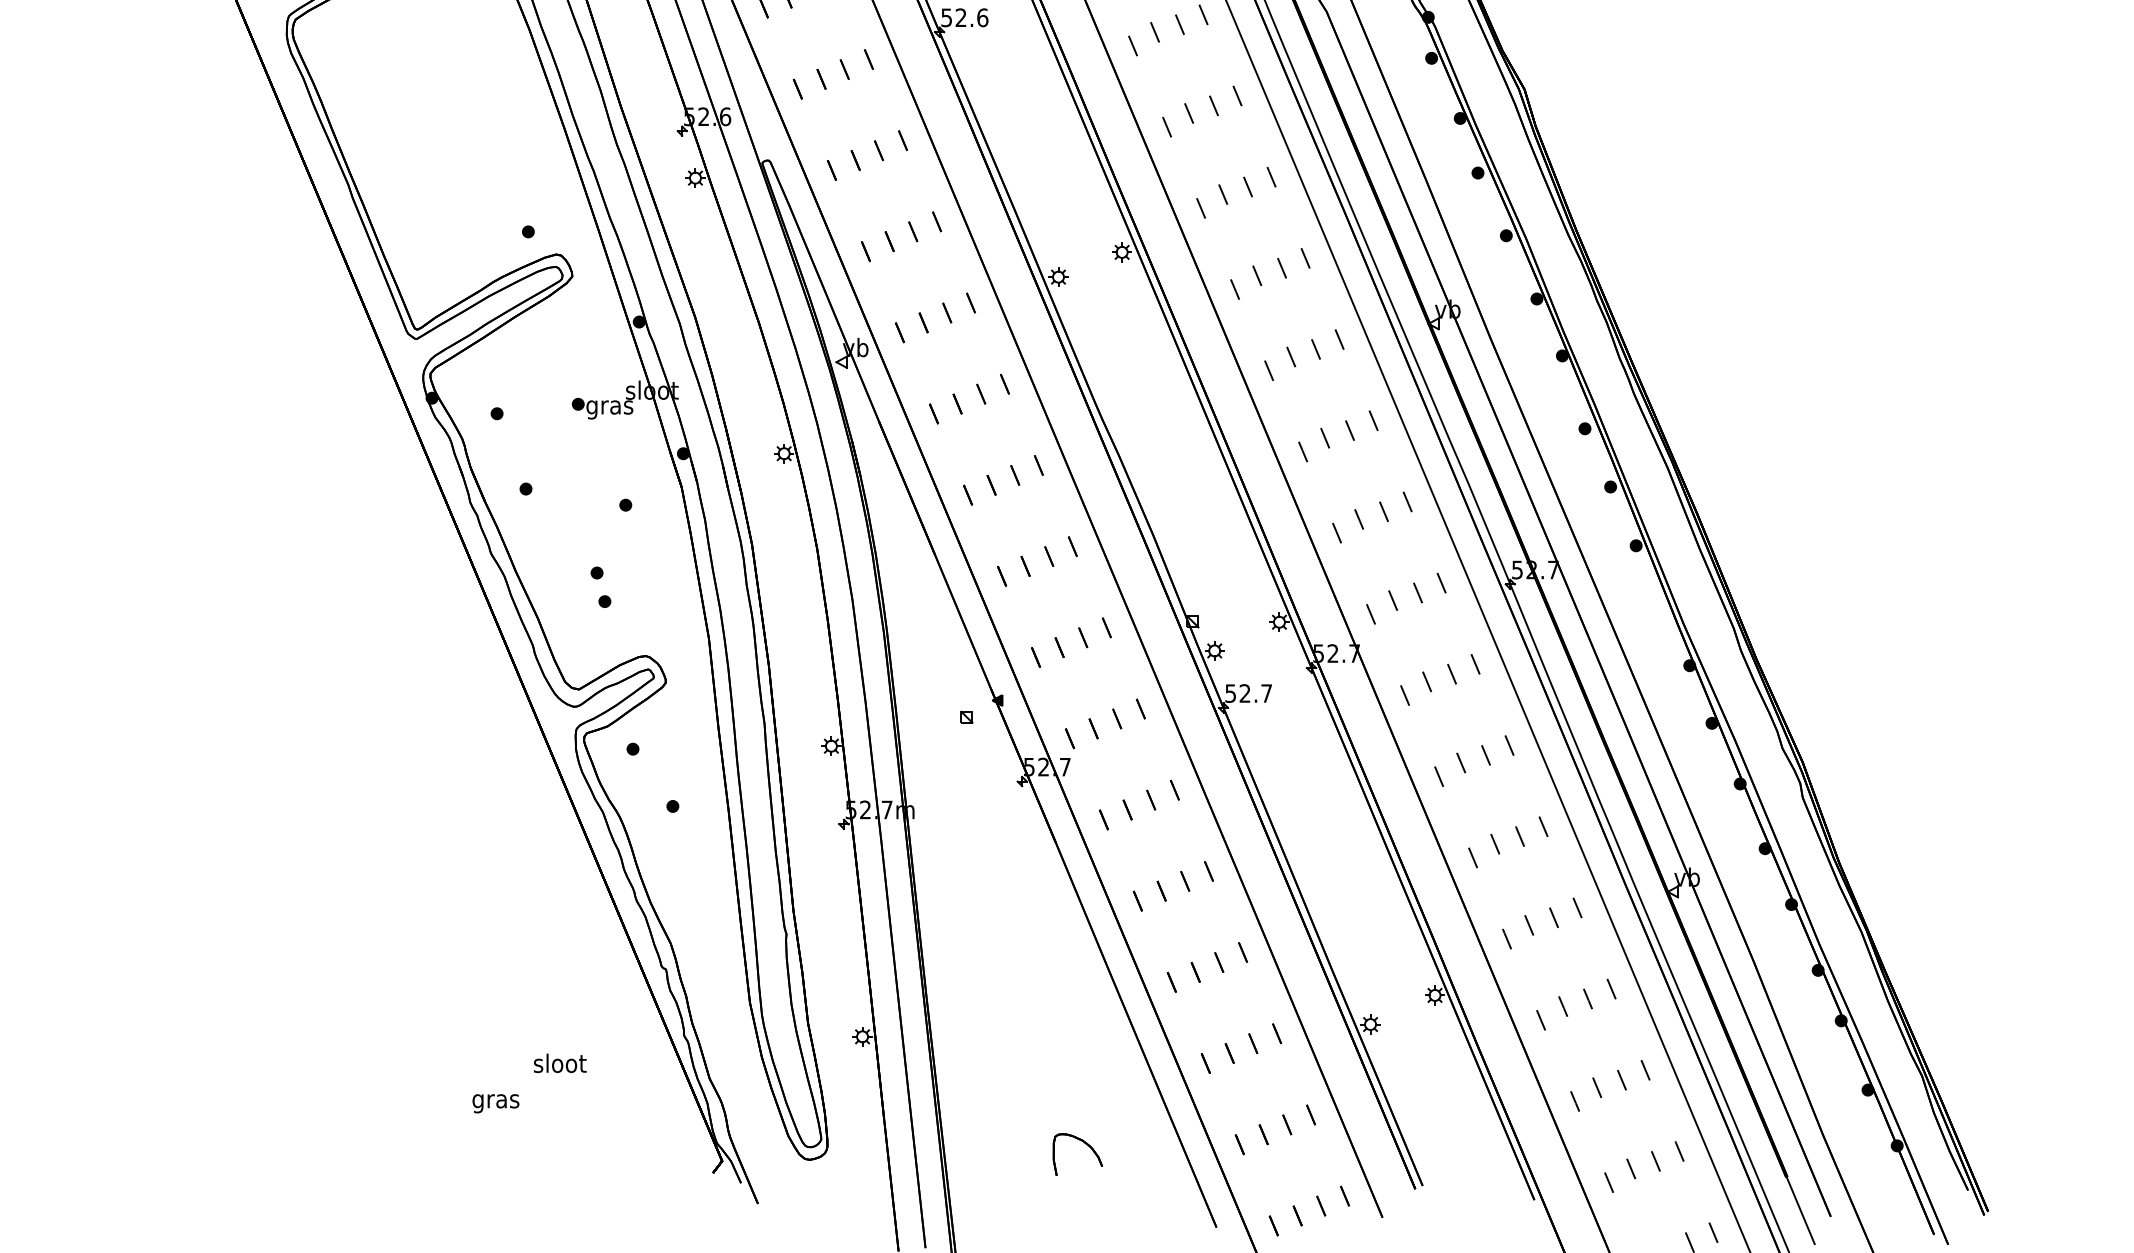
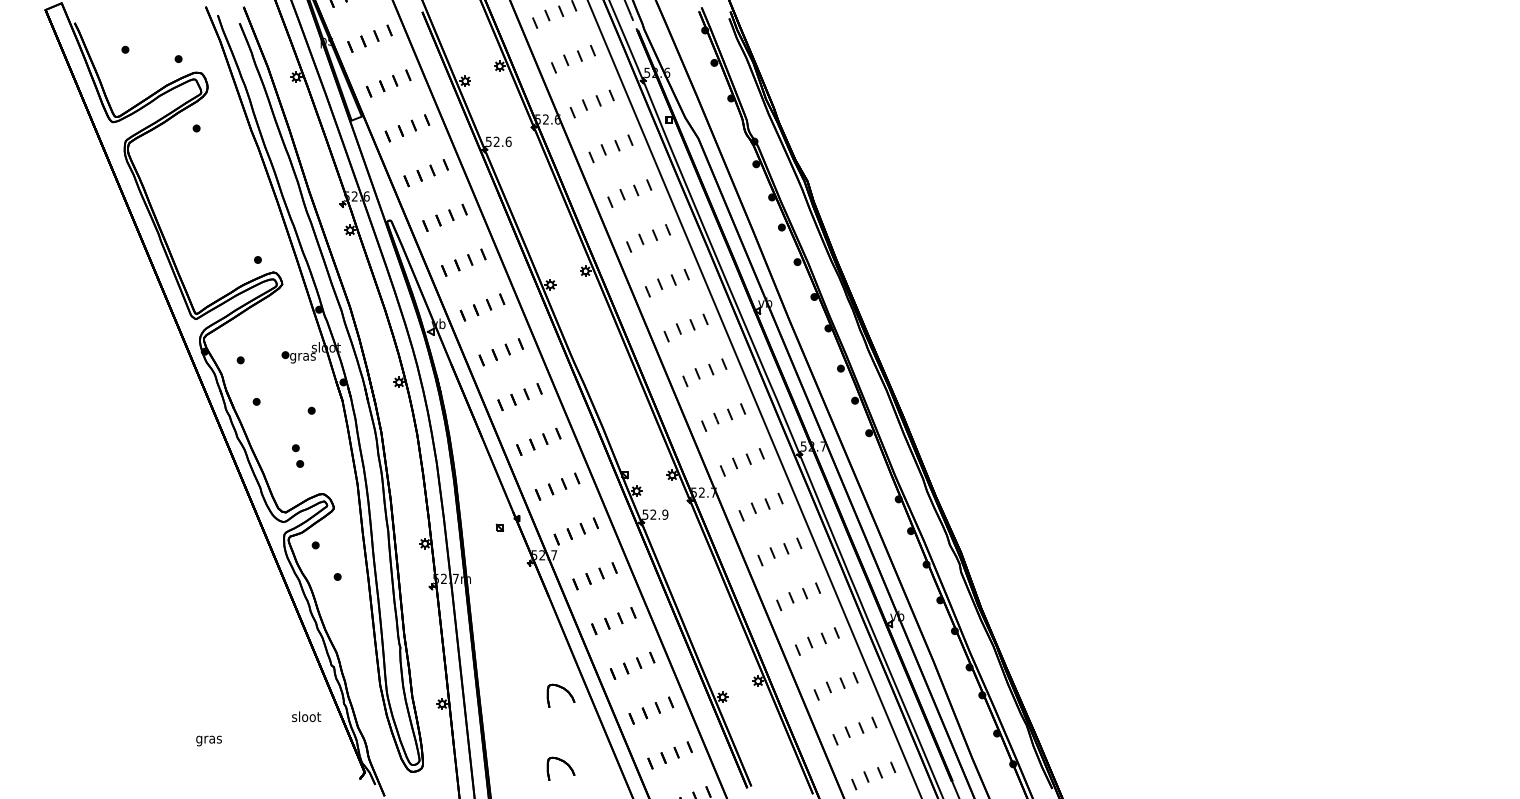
text: (1267, 693) -> (665, 514), 52.7 -> 52.9
part: (1083, 1012) -> (564, 690), added
text: (560, 1062) -> (306, 716), moved
text: (494, 1102) -> (208, 740), moved

